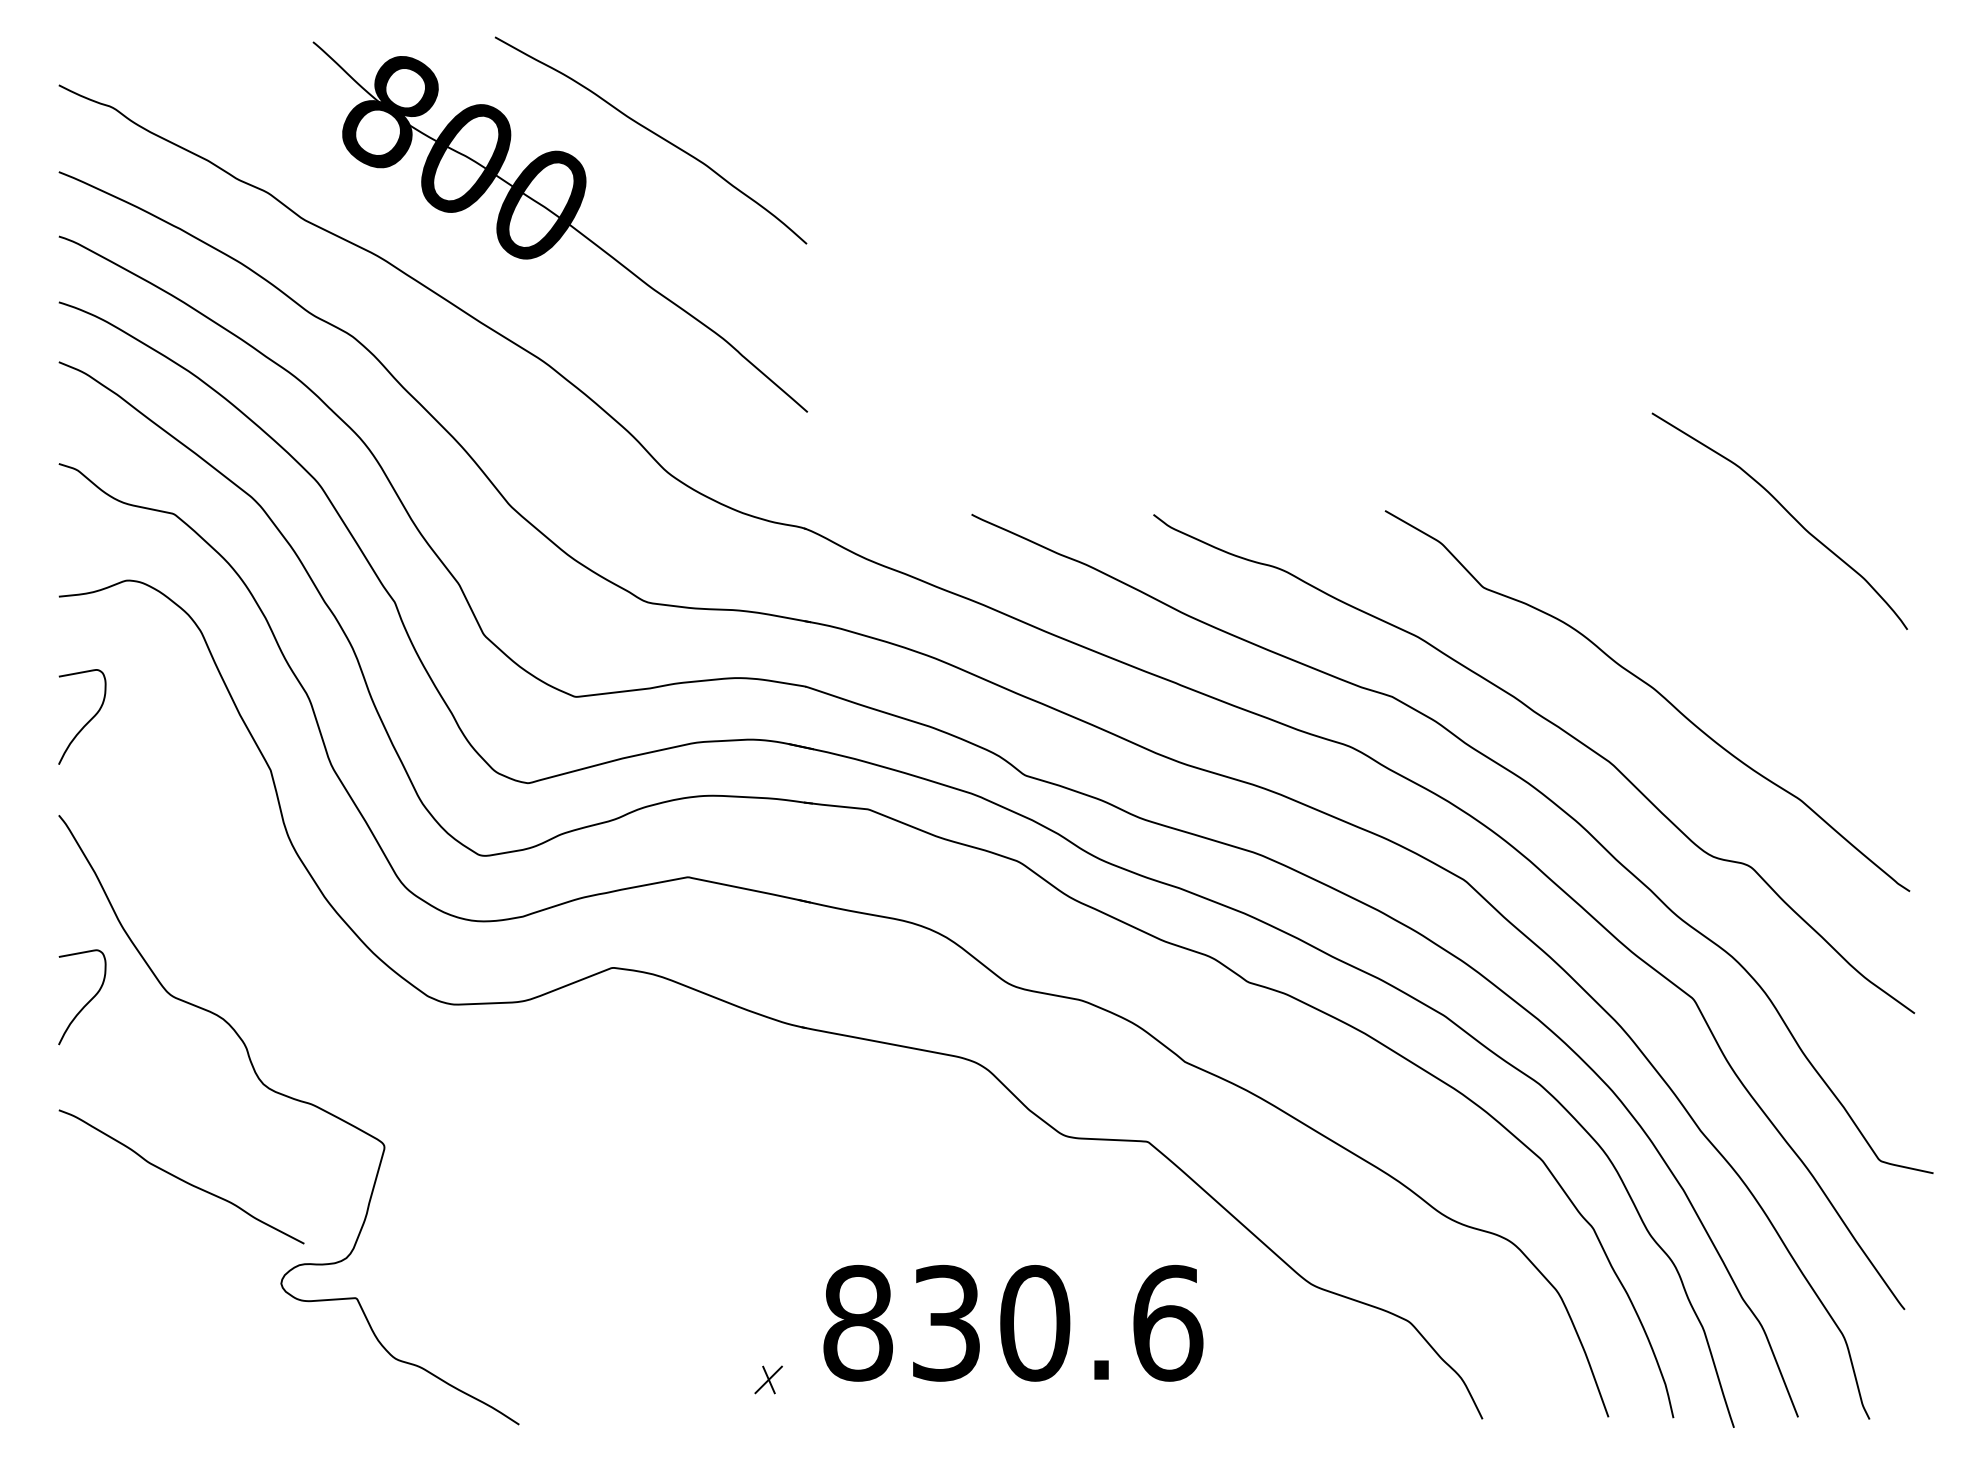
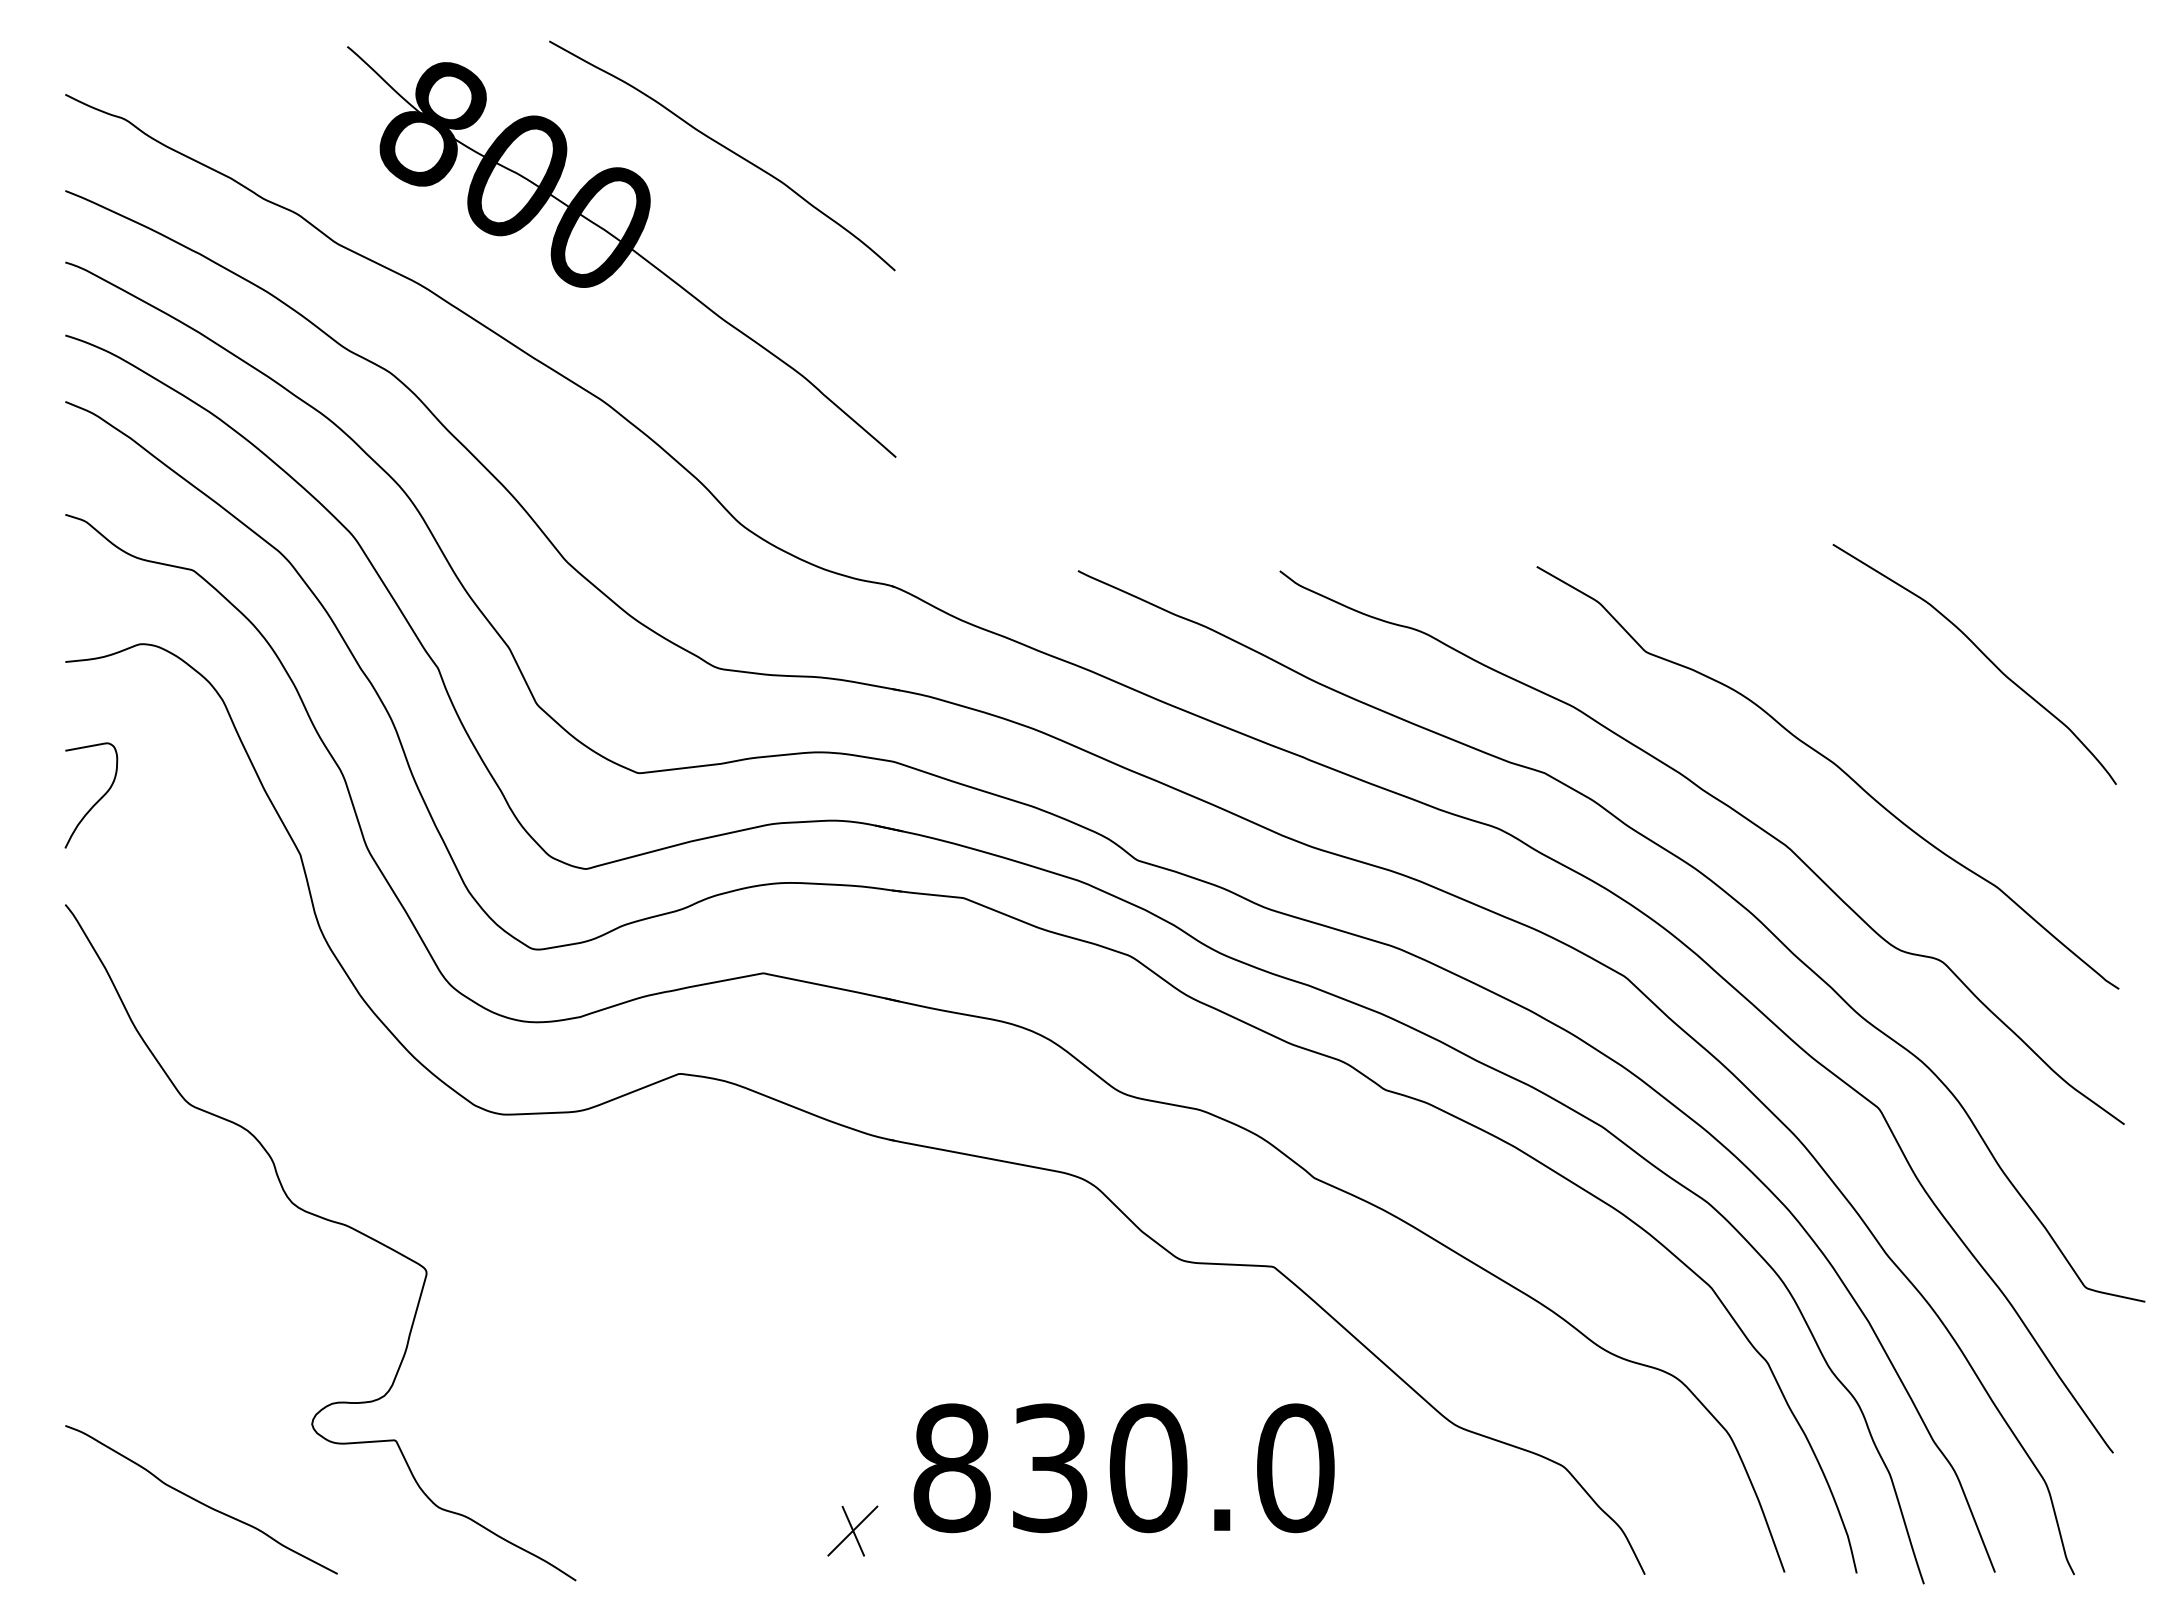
curve: (1786, 512) -> (1982, 654), moved
curve: (87, 1001) -> (97, 1111), removed
curve: (180, 1178) -> (200, 1501), moved
text: (1168, 1323) -> (1296, 1468), 830.6 -> 830.0
part: (768, 1379) -> (852, 1530), size x1.67

